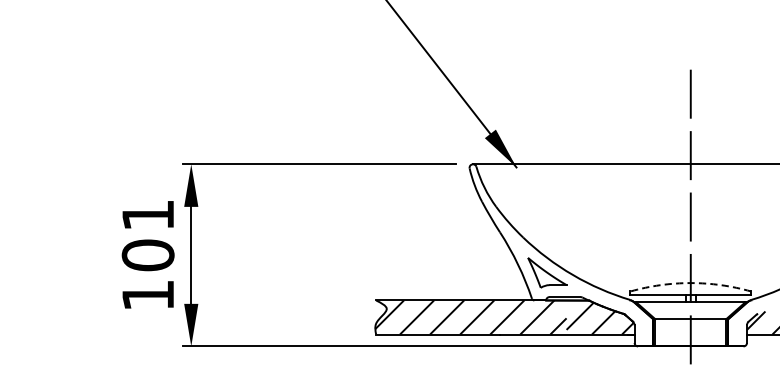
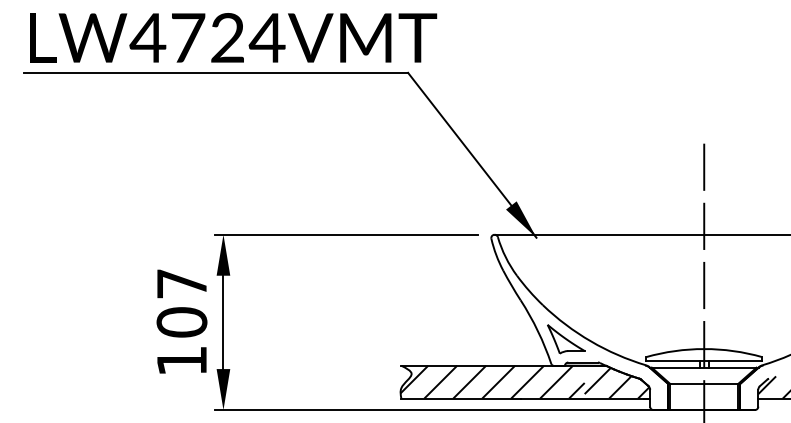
text: (147, 214) -> (181, 283), 101 -> 107
arc: (691, 283) -> (704, 349), dashed -> solid

